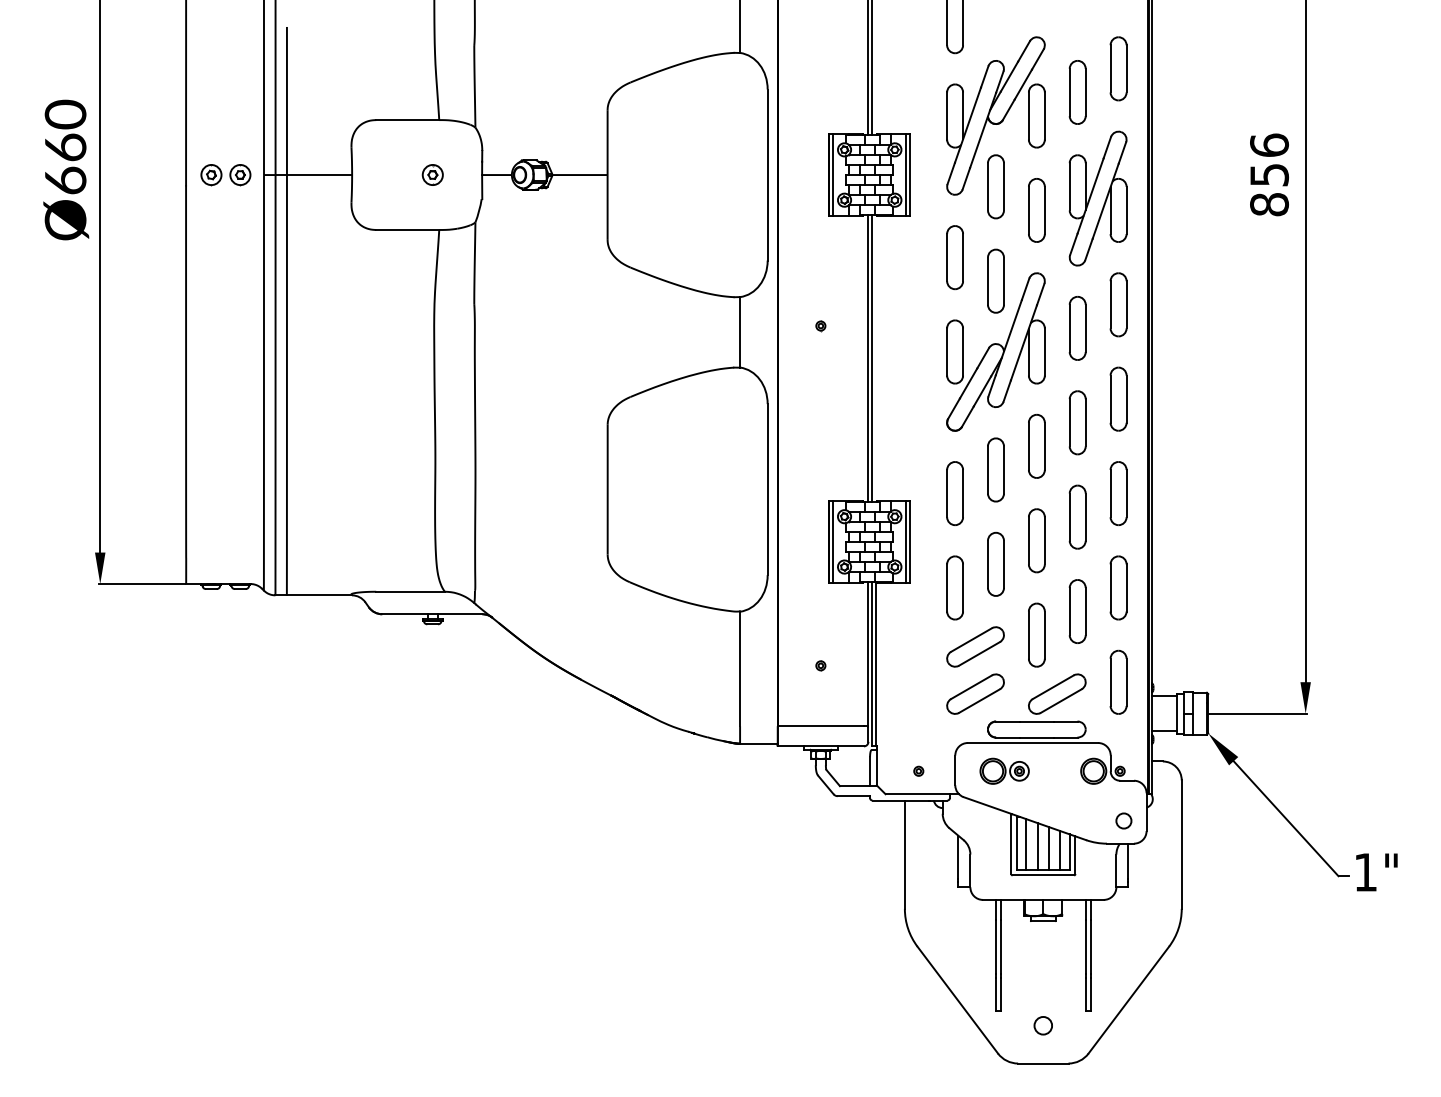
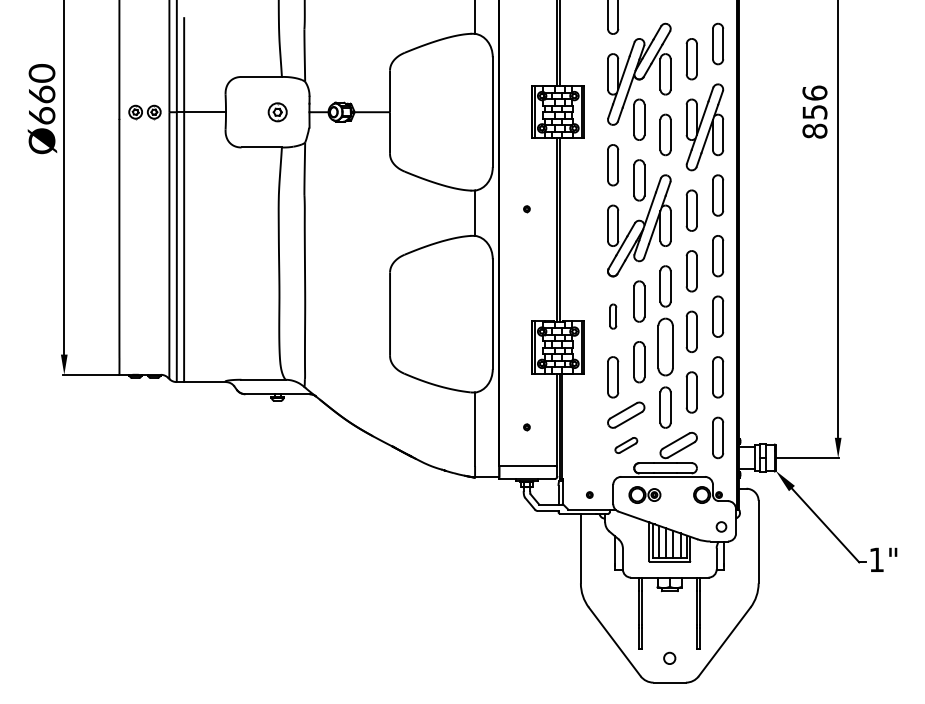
part: (432, 173) -> (277, 111), size x1.4
part: (955, 493) -> (613, 316), size x0.6
part: (1036, 539) -> (665, 346), size x1.4
part: (975, 694) -> (626, 445), size x0.6

